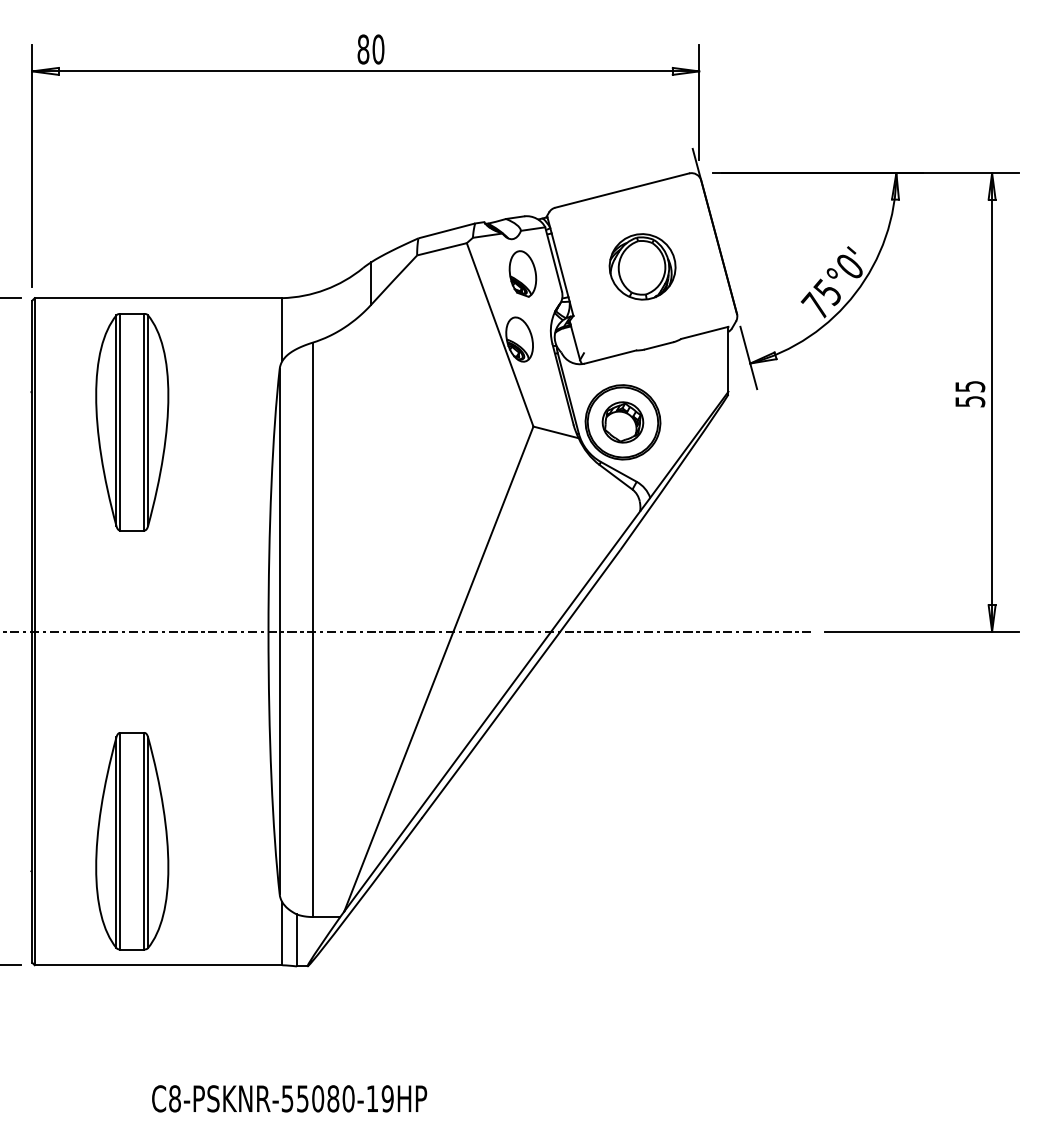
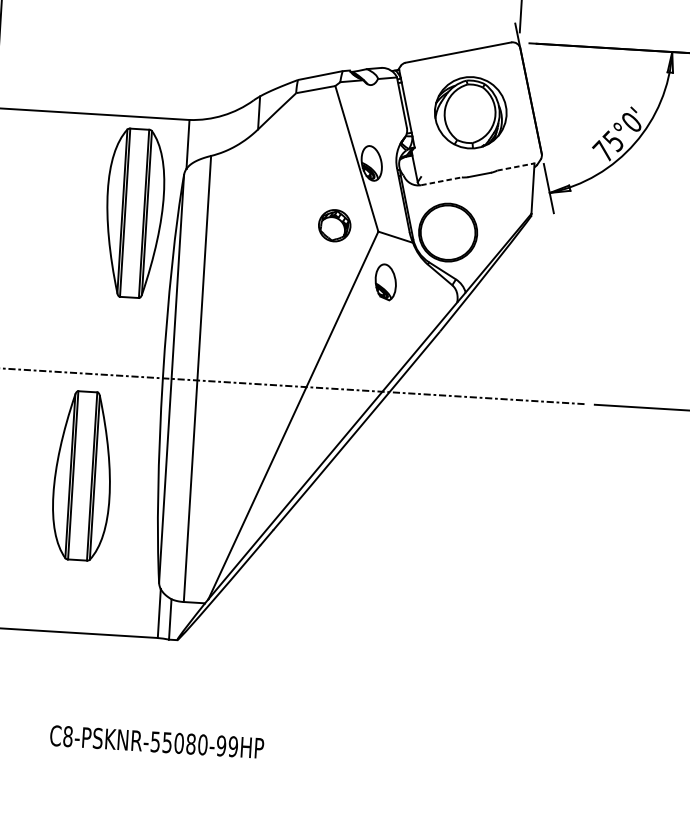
part: (642, 266) -> (470, 112), size x1.4
part: (522, 273) -> (385, 281), moved
line: (705, 332) -> (516, 166), solid -> dashed
line: (610, 357) -> (441, 181), solid -> dashed
part: (132, 422) -> (134, 213), moved
part: (622, 422) -> (334, 225), moved
part: (132, 841) -> (82, 476), moved
text: (372, 1098) -> (221, 745), C8-PSKNR-55080-19HP -> C8-PSKNR-55080-99HP

